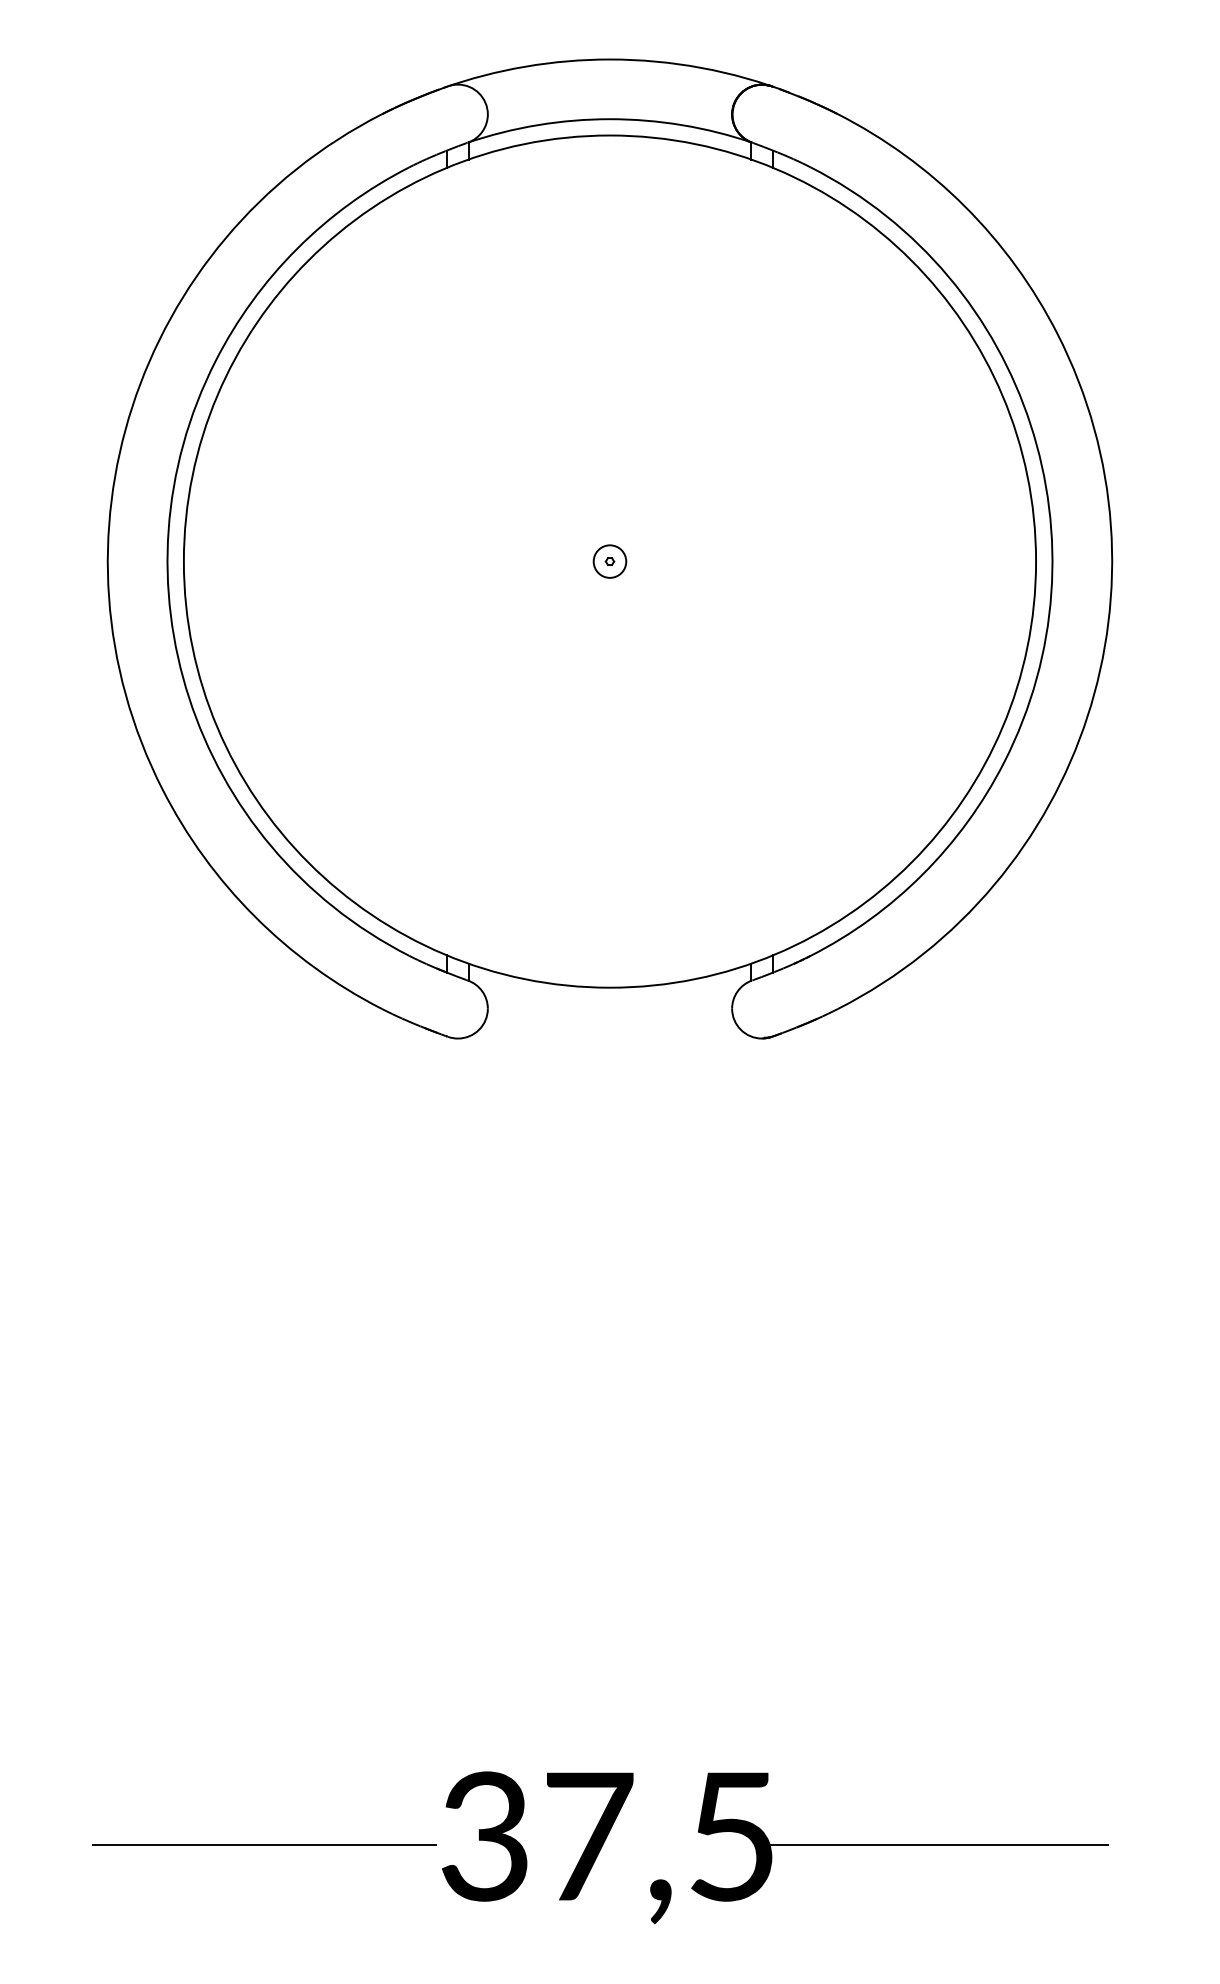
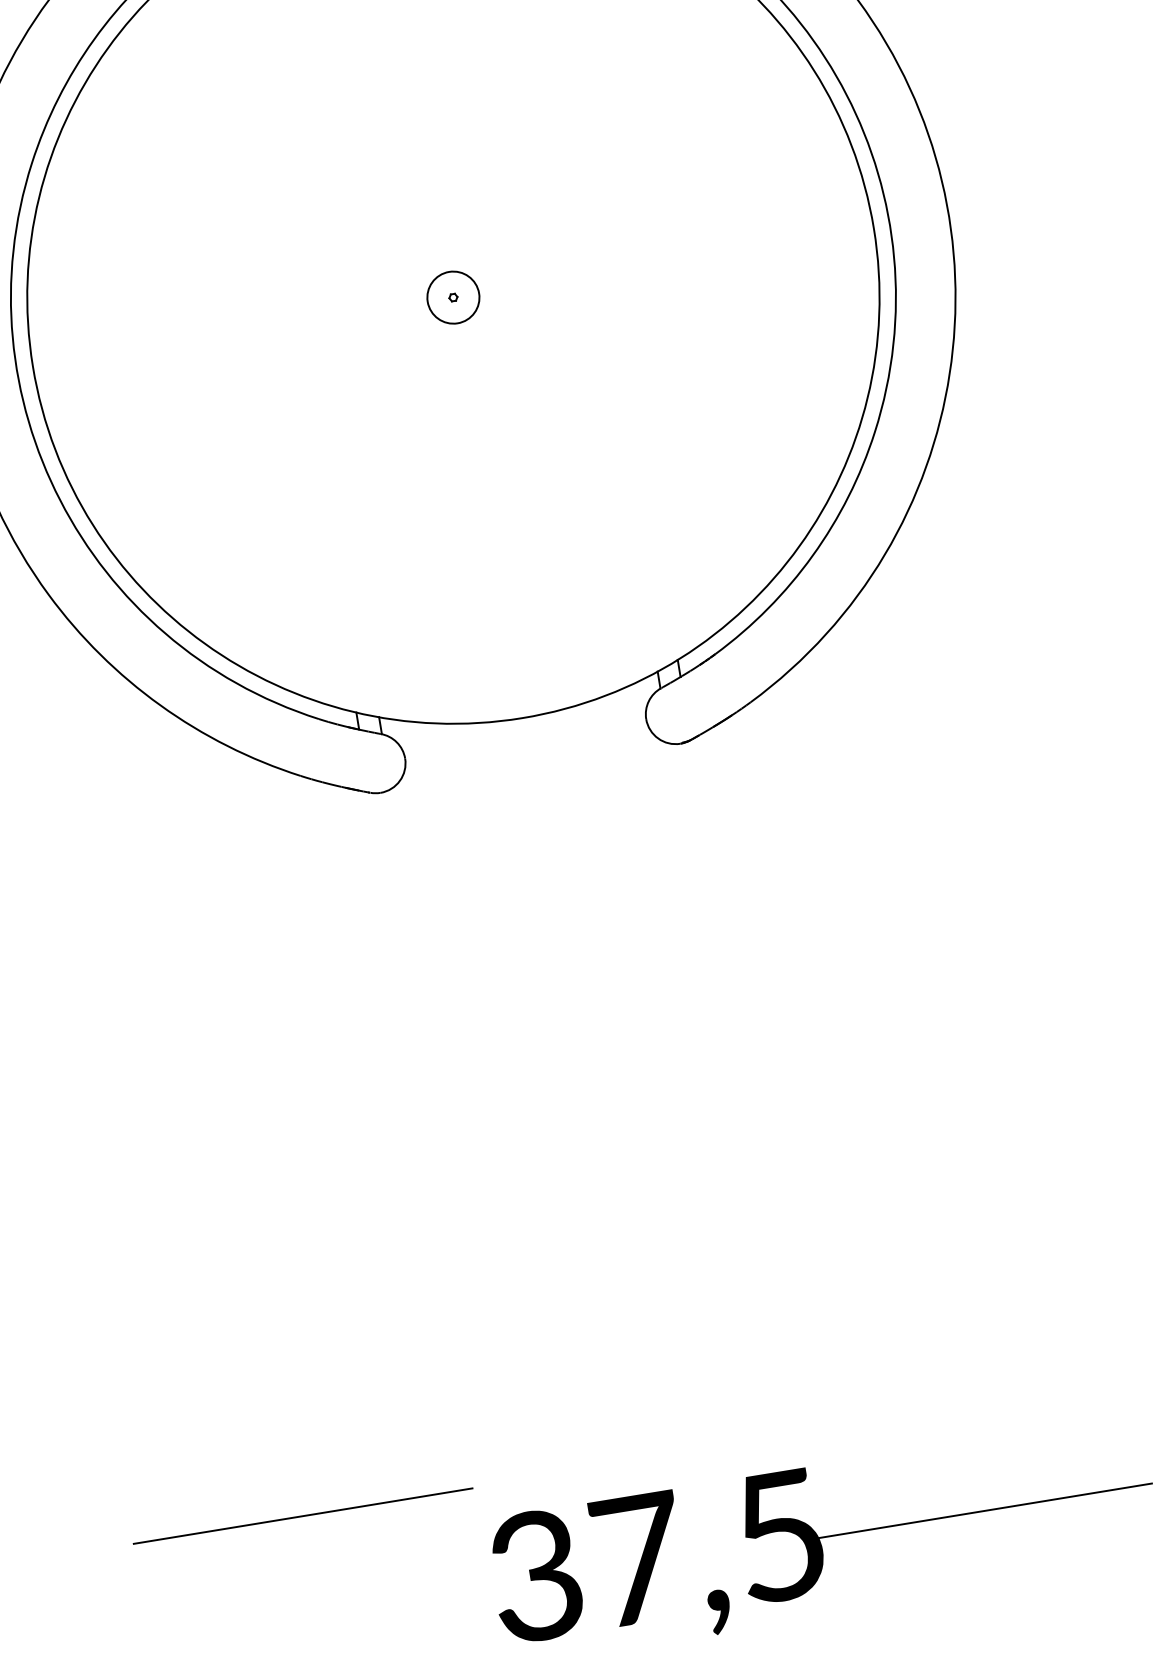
circle: (609, 561) -> (452, 297), size x1.6
line: (264, 1844) -> (302, 1515), moved

